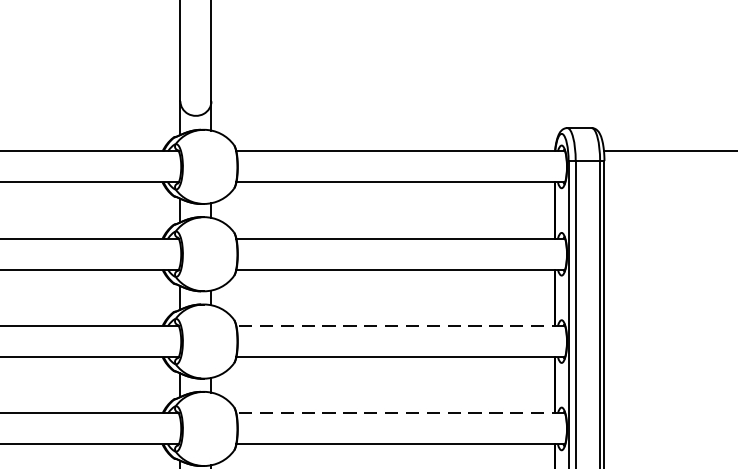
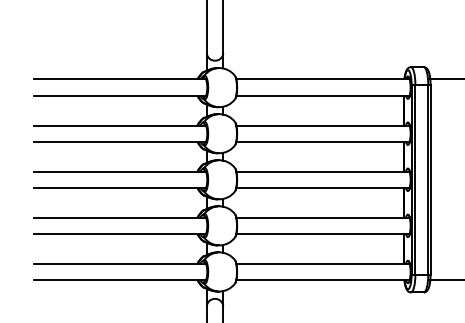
line: (401, 325) -> (323, 171), dashed -> solid
line: (401, 413) -> (323, 217), dashed -> solid

